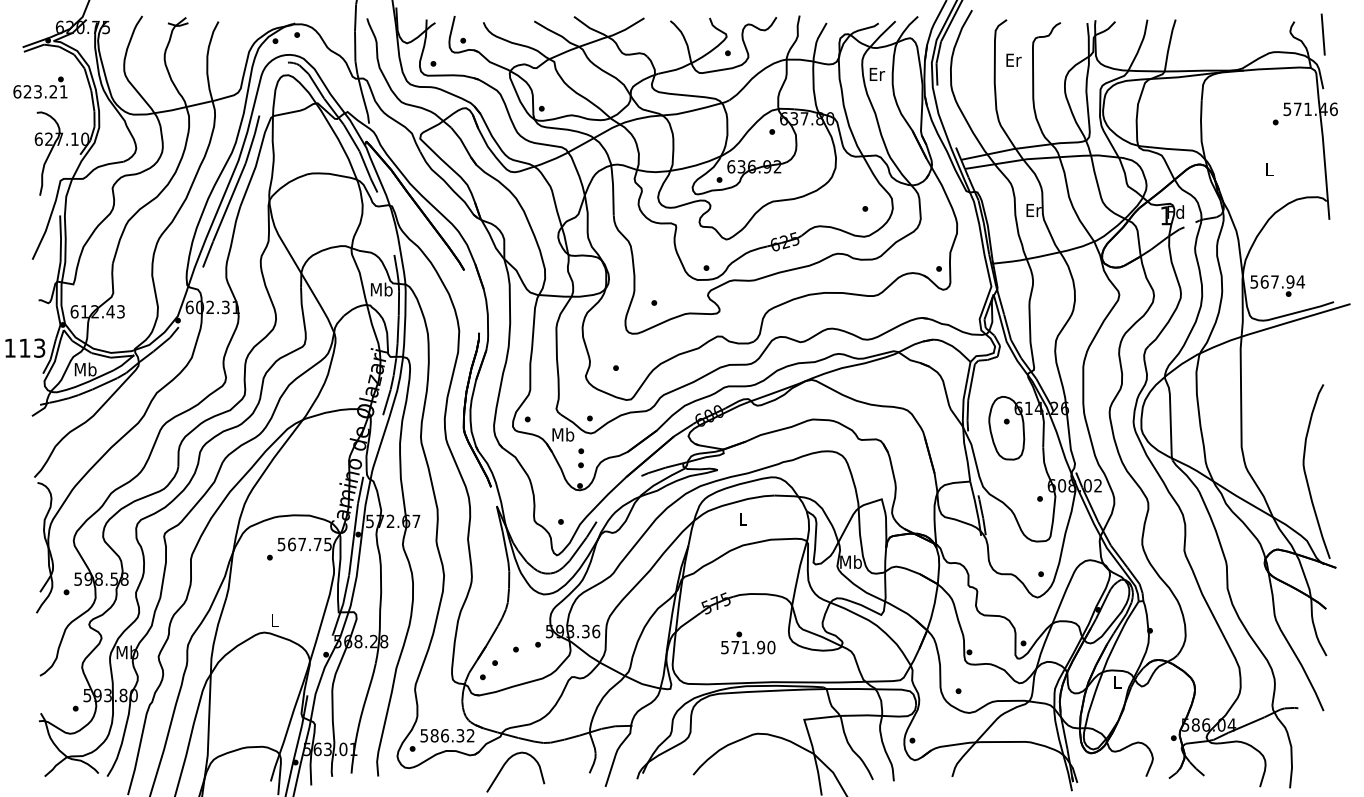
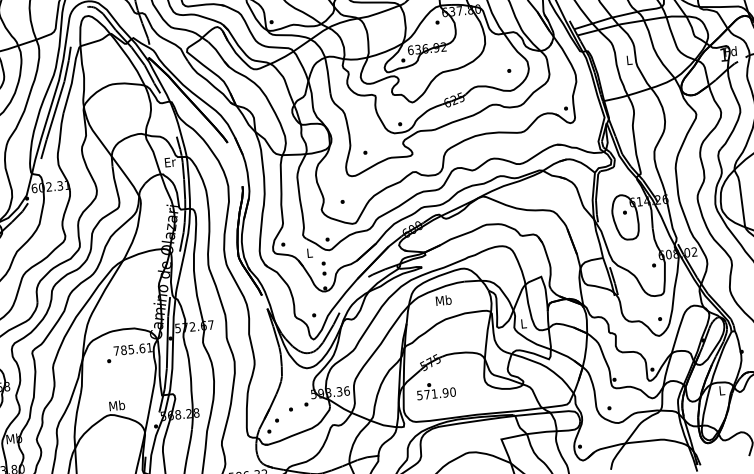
text: (1033, 210) -> (629, 60), Er -> L
text: (381, 289) -> (169, 162), Mb -> Er
text: (563, 434) -> (309, 252), Mb -> L
text: (742, 518) -> (443, 300), L -> Mb
text: (304, 544) -> (132, 349), 567.75 -> 785.61
text: (850, 561) -> (523, 323), Mb -> L
text: (274, 620) -> (116, 405), L -> Mb
text: (748, 642) -> (436, 390), moved

